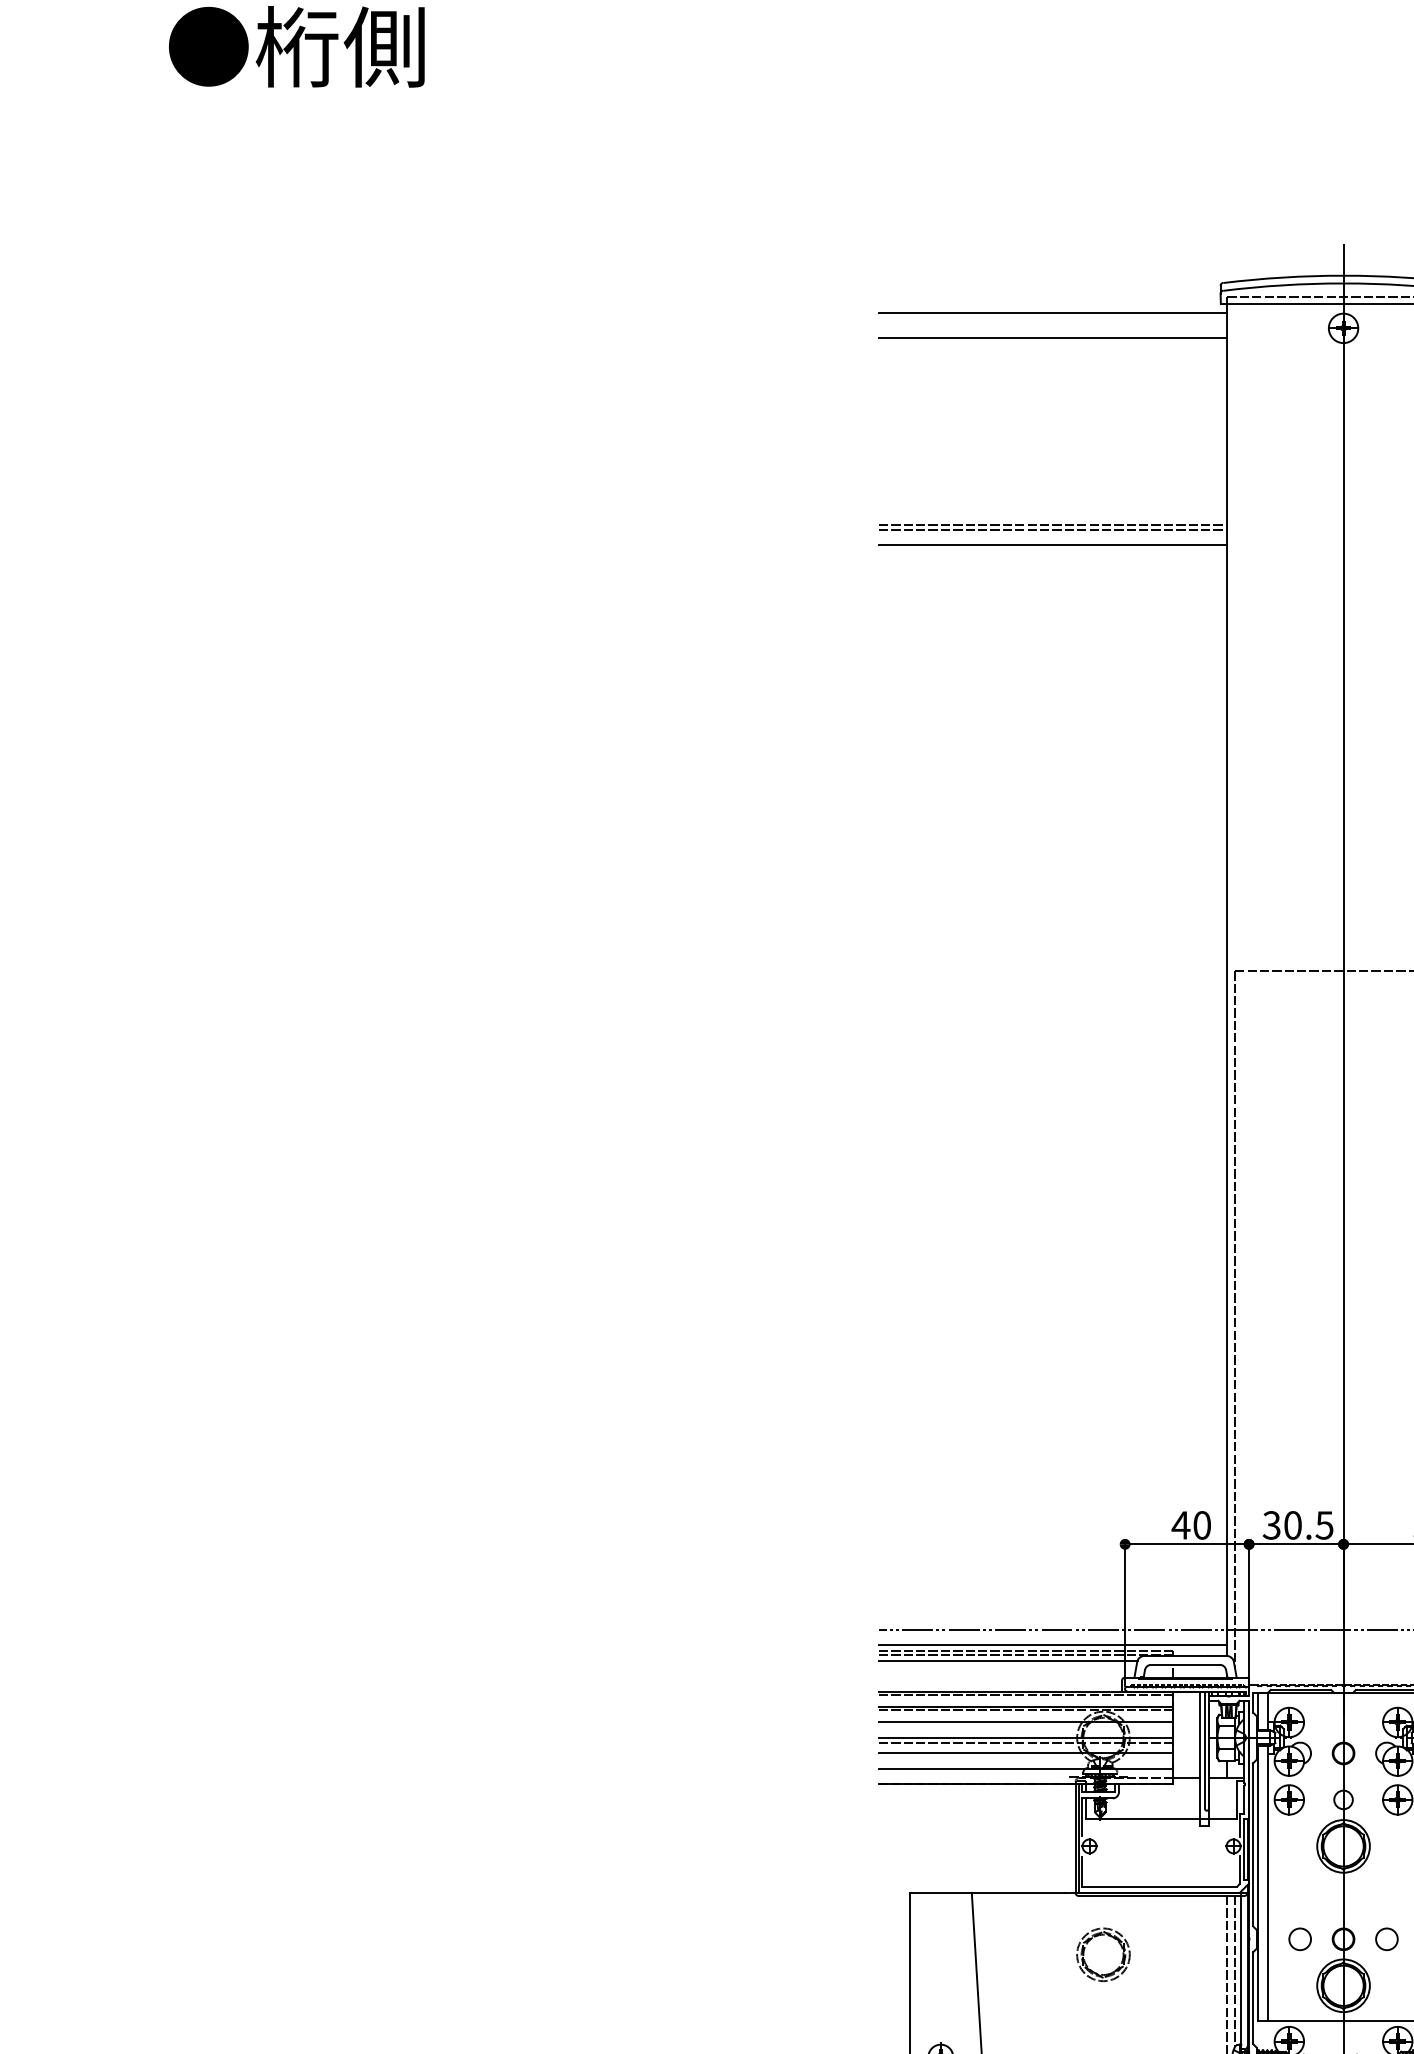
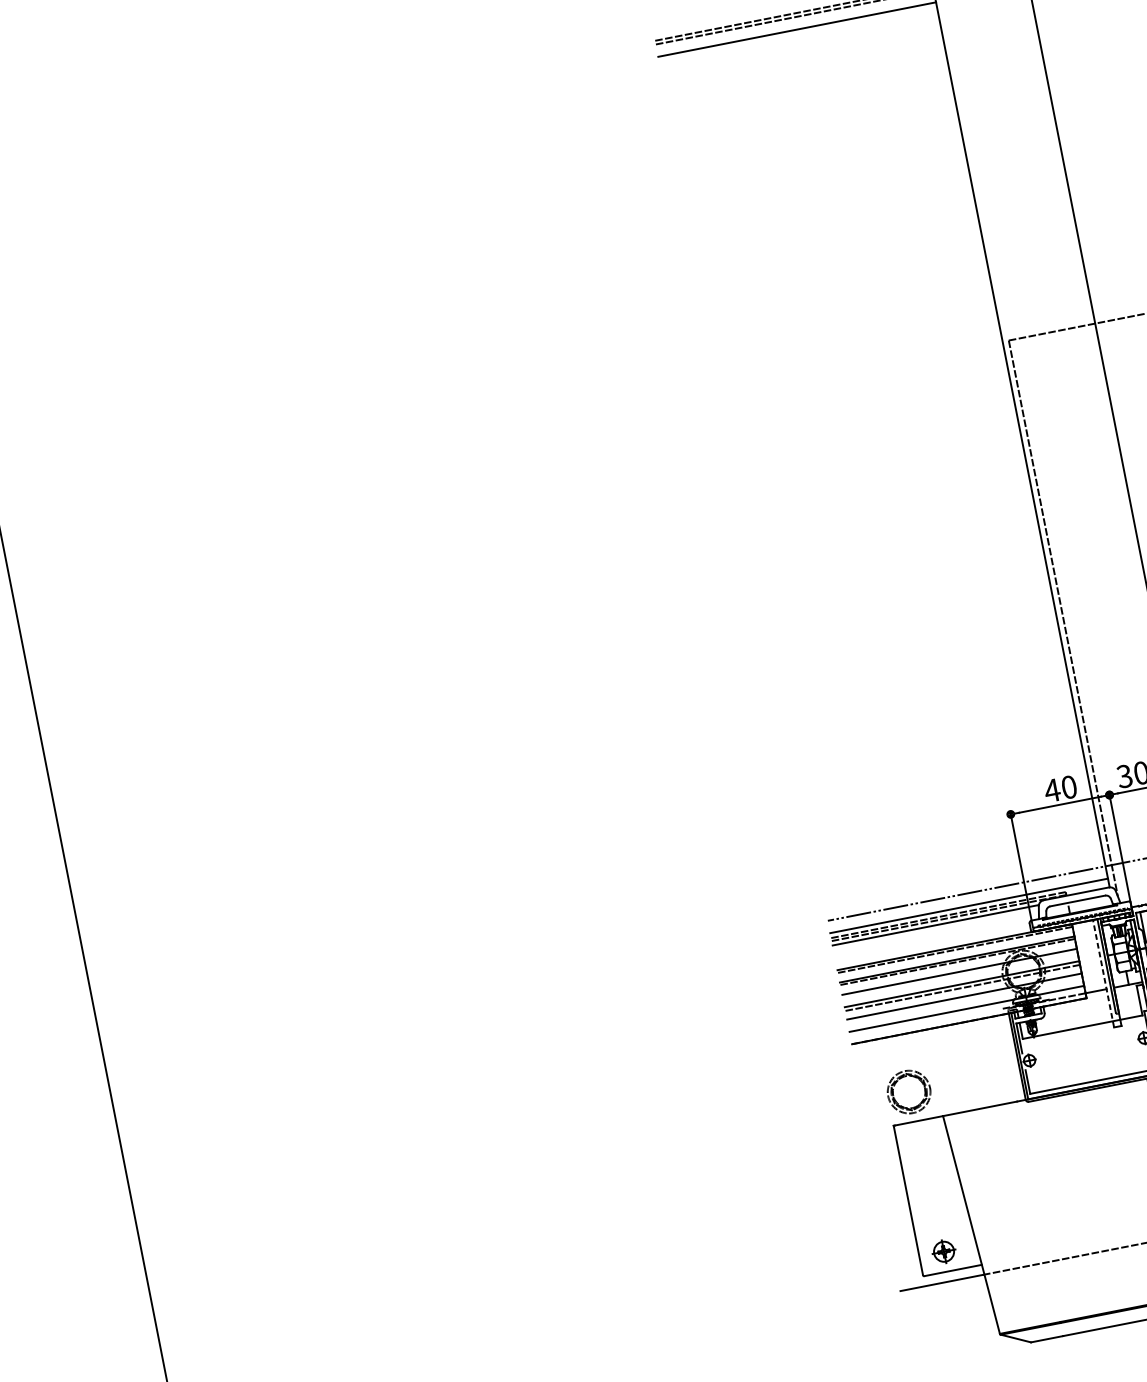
line: (1199, 1758) -> (1103, 973), solid -> dashed
part: (1092, 1939) -> (898, 1081), moved

